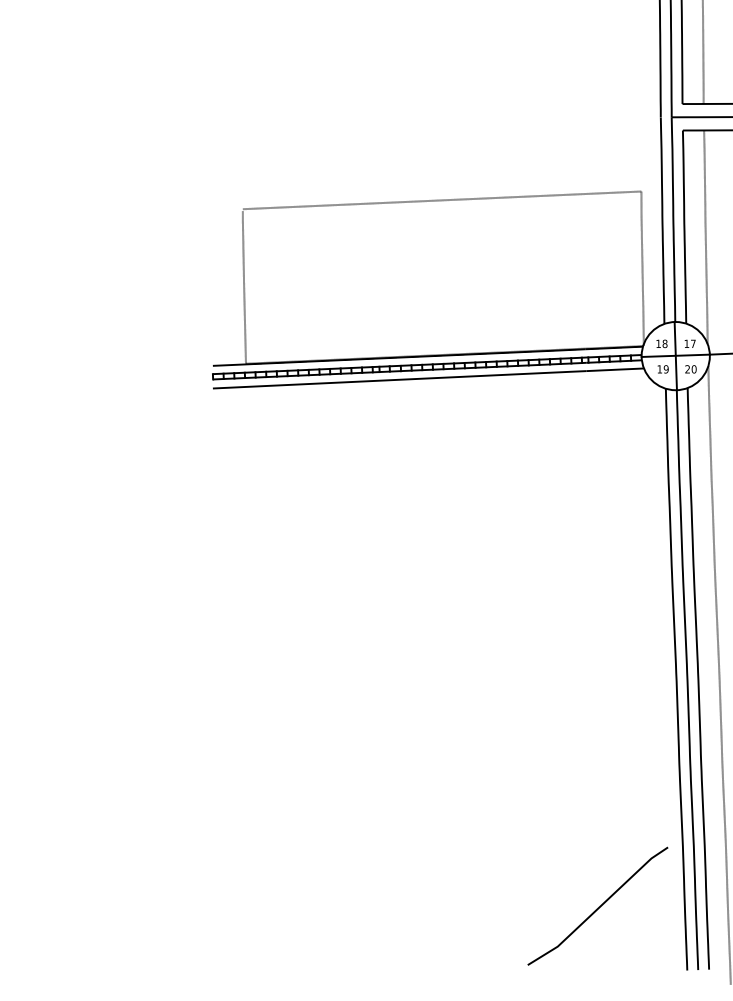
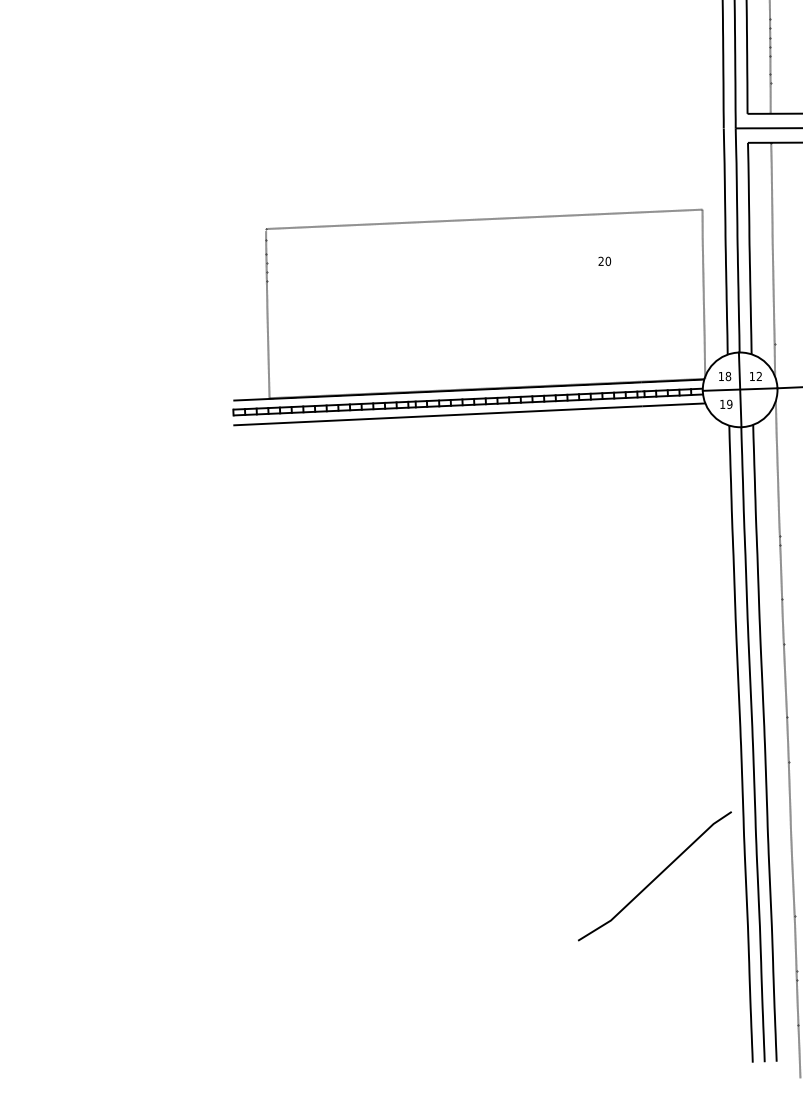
text: (692, 342) -> (758, 375), 17 -> 12
text: (690, 368) -> (604, 260), moved
line: (598, 907) -> (655, 877), moved

